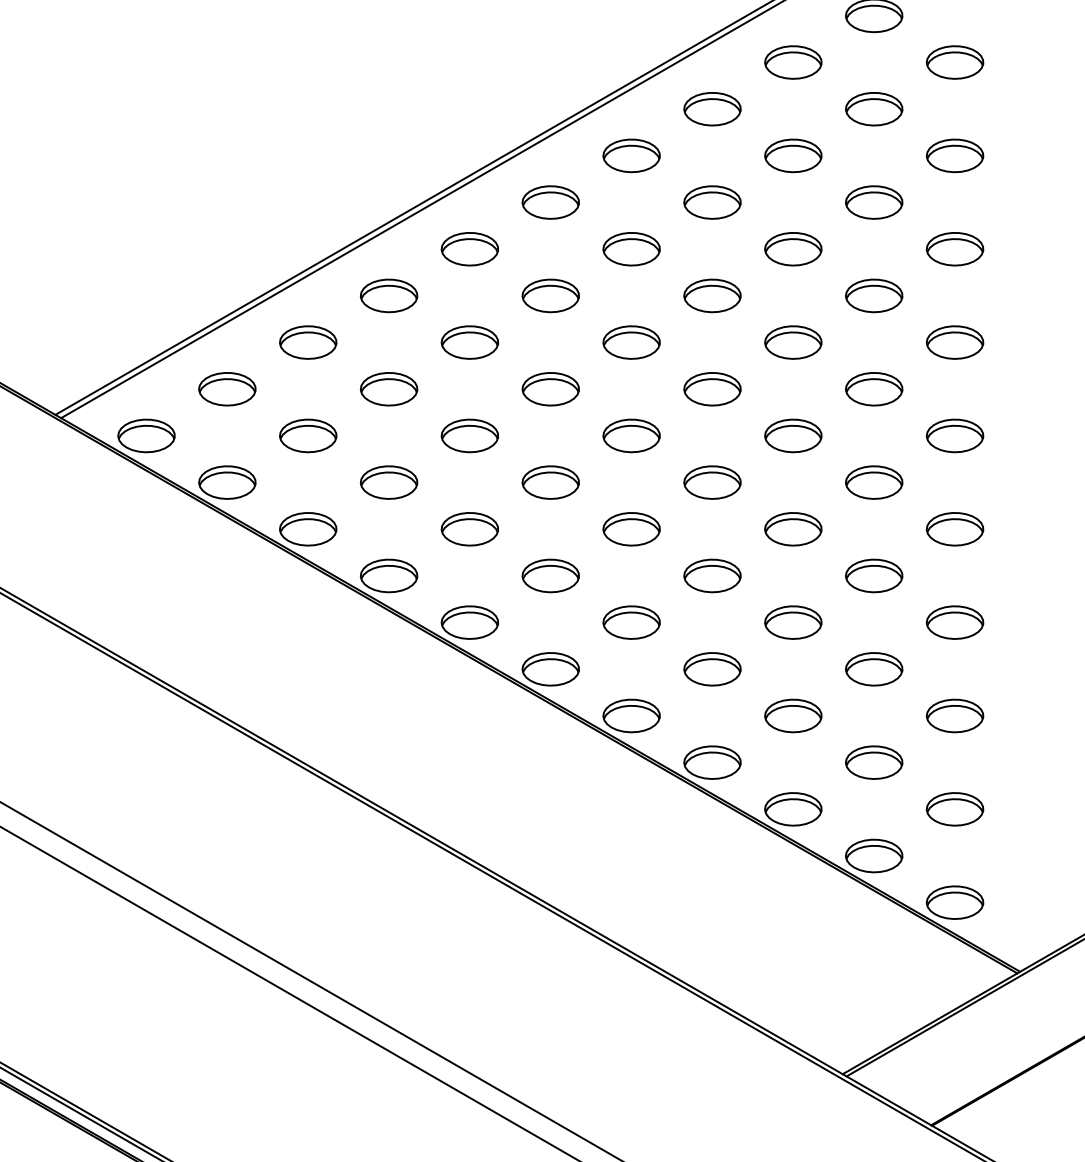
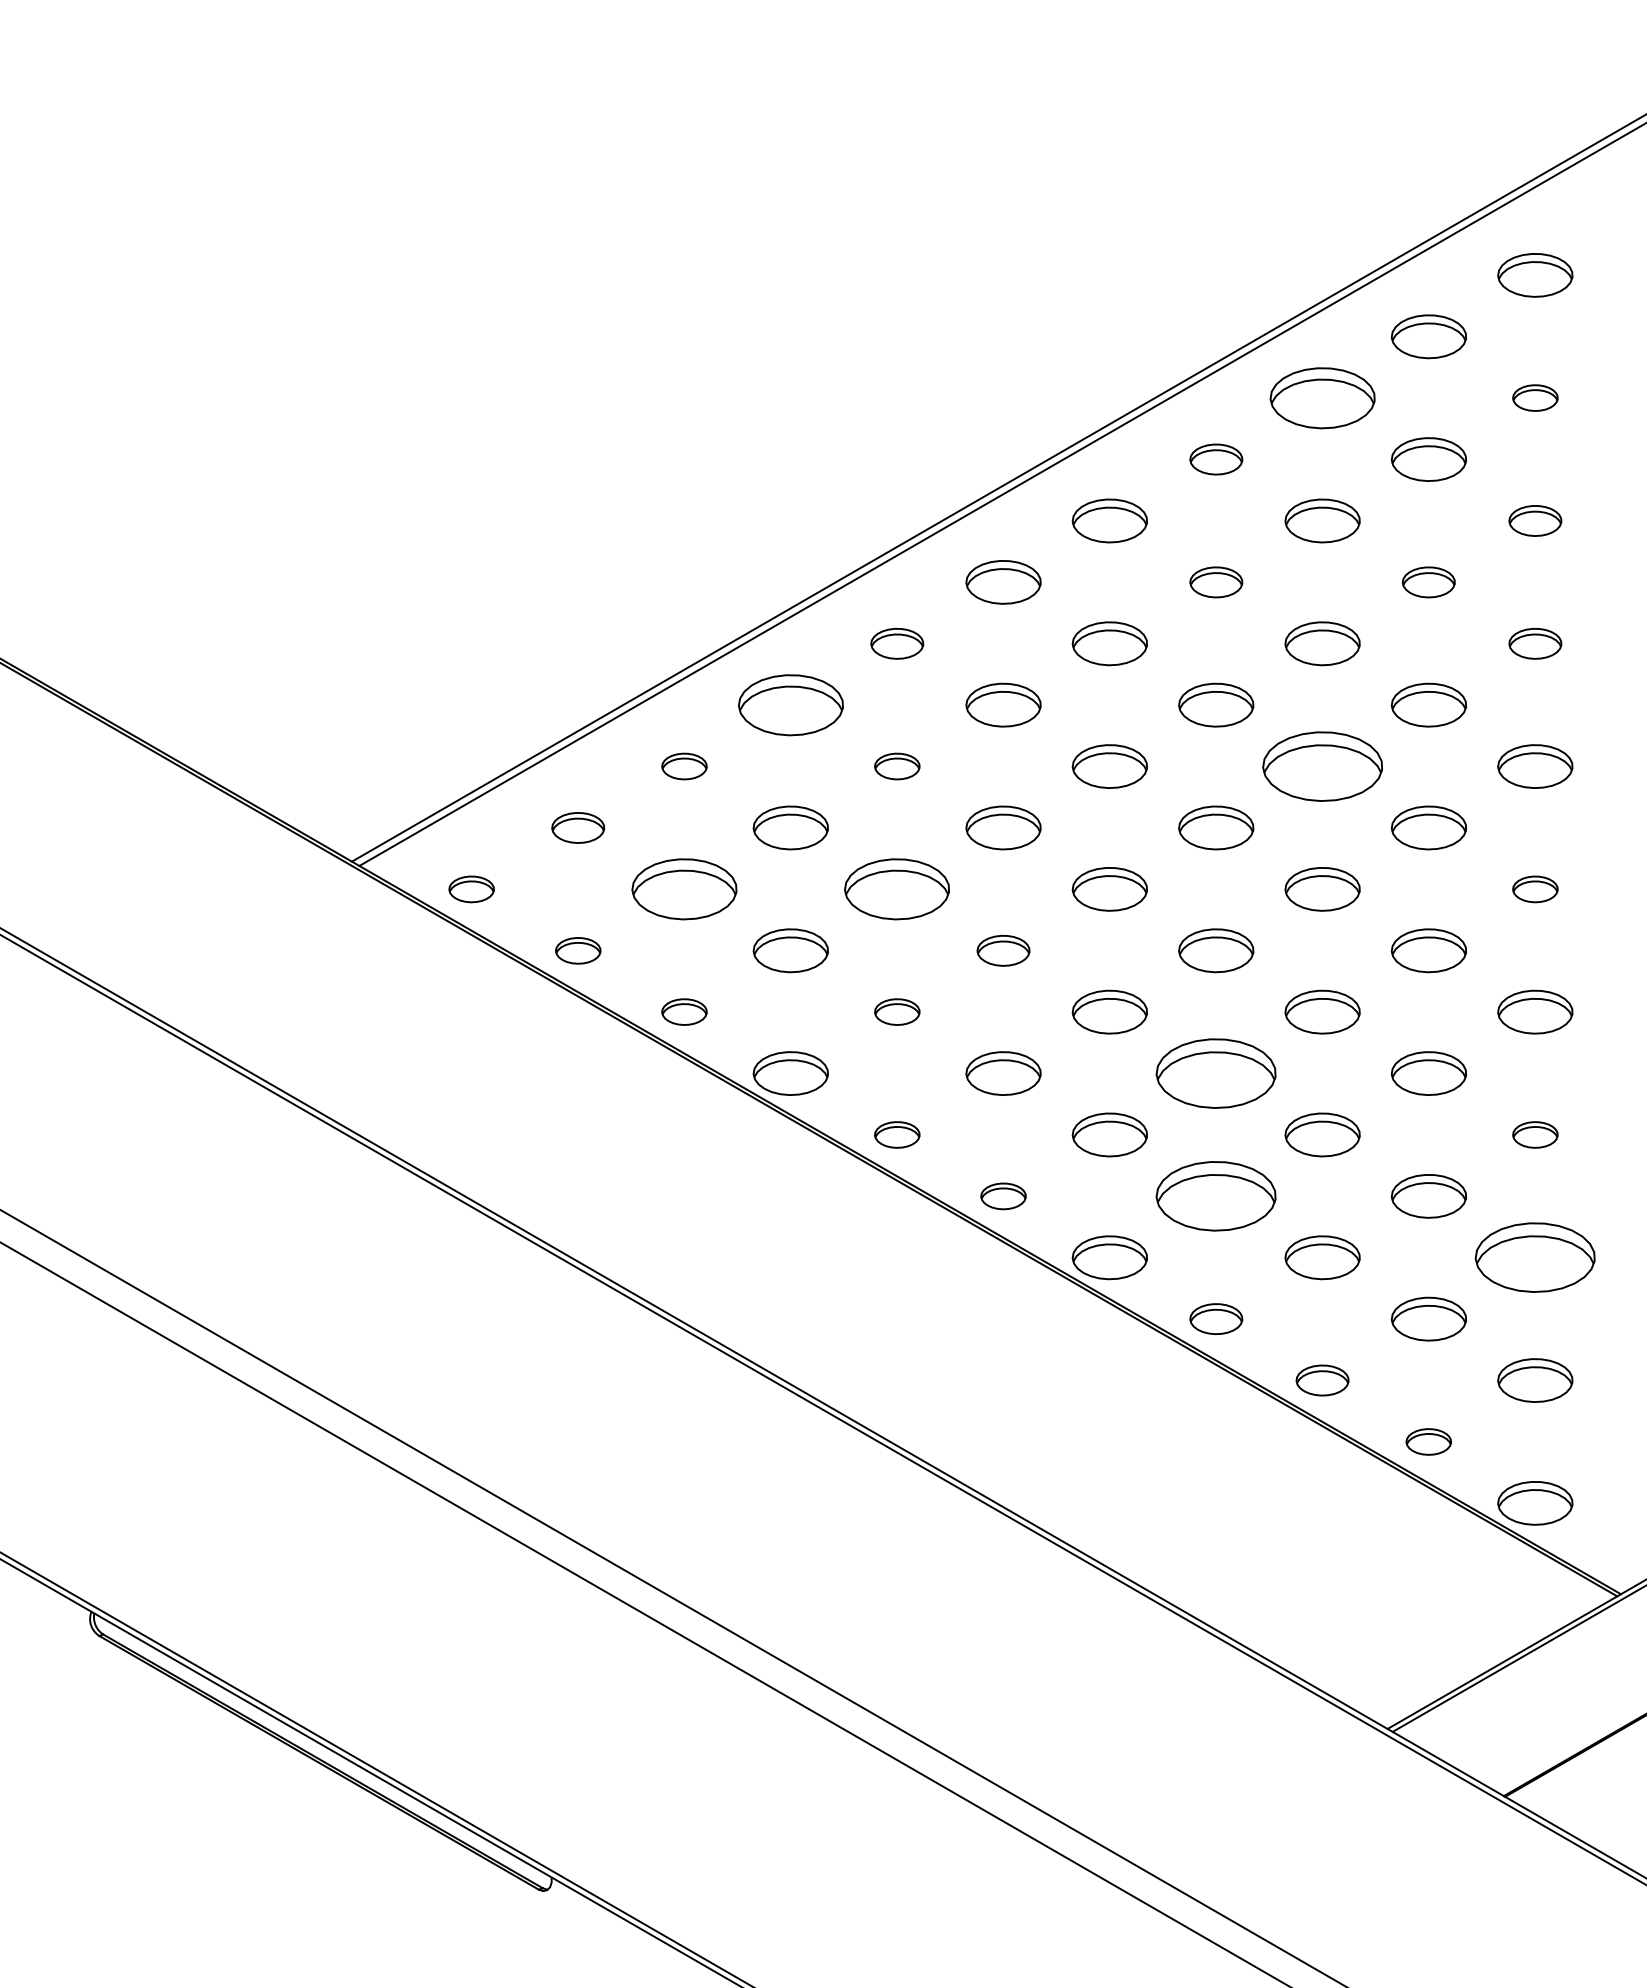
part: (793, 62) -> (1322, 397), size x1.4
part: (955, 62) -> (1535, 397), size x0.6
part: (712, 109) -> (1216, 459), size x0.7
part: (955, 155) -> (1535, 520), size x0.7
part: (712, 202) -> (1216, 582), size x0.7
part: (873, 202) -> (1428, 582), size x0.7
part: (470, 249) -> (897, 643), size x0.7
part: (955, 249) -> (1535, 643), size x0.7
part: (388, 295) -> (790, 704), size x1.4
part: (308, 342) -> (684, 766), size x0.6
part: (470, 342) -> (897, 766), size x0.6
part: (793, 342) -> (1322, 766), size x1.6
part: (227, 388) -> (578, 827), size x0.7
part: (146, 436) -> (471, 889), size x0.6
part: (308, 436) -> (684, 889), size x1.4
part: (470, 436) -> (897, 889), size x1.4
part: (955, 436) -> (1535, 889), size x0.6
part: (227, 482) -> (578, 950), size x0.6
part: (550, 482) -> (1003, 950), size x0.7
part: (308, 528) -> (684, 1011), size x0.6
part: (470, 528) -> (897, 1011), size x0.6
part: (712, 575) -> (1216, 1073), size x1.6
part: (470, 622) -> (897, 1134), size x0.6
part: (955, 622) -> (1535, 1134), size x0.6
part: (550, 669) -> (1003, 1196), size x0.6
part: (712, 669) -> (1216, 1196), size x1.6
part: (955, 715) -> (1535, 1257), size x1.6
part: (712, 762) -> (1216, 1318), size x0.7
part: (793, 809) -> (1322, 1380), size x0.7
part: (873, 855) -> (1428, 1441), size x0.6

